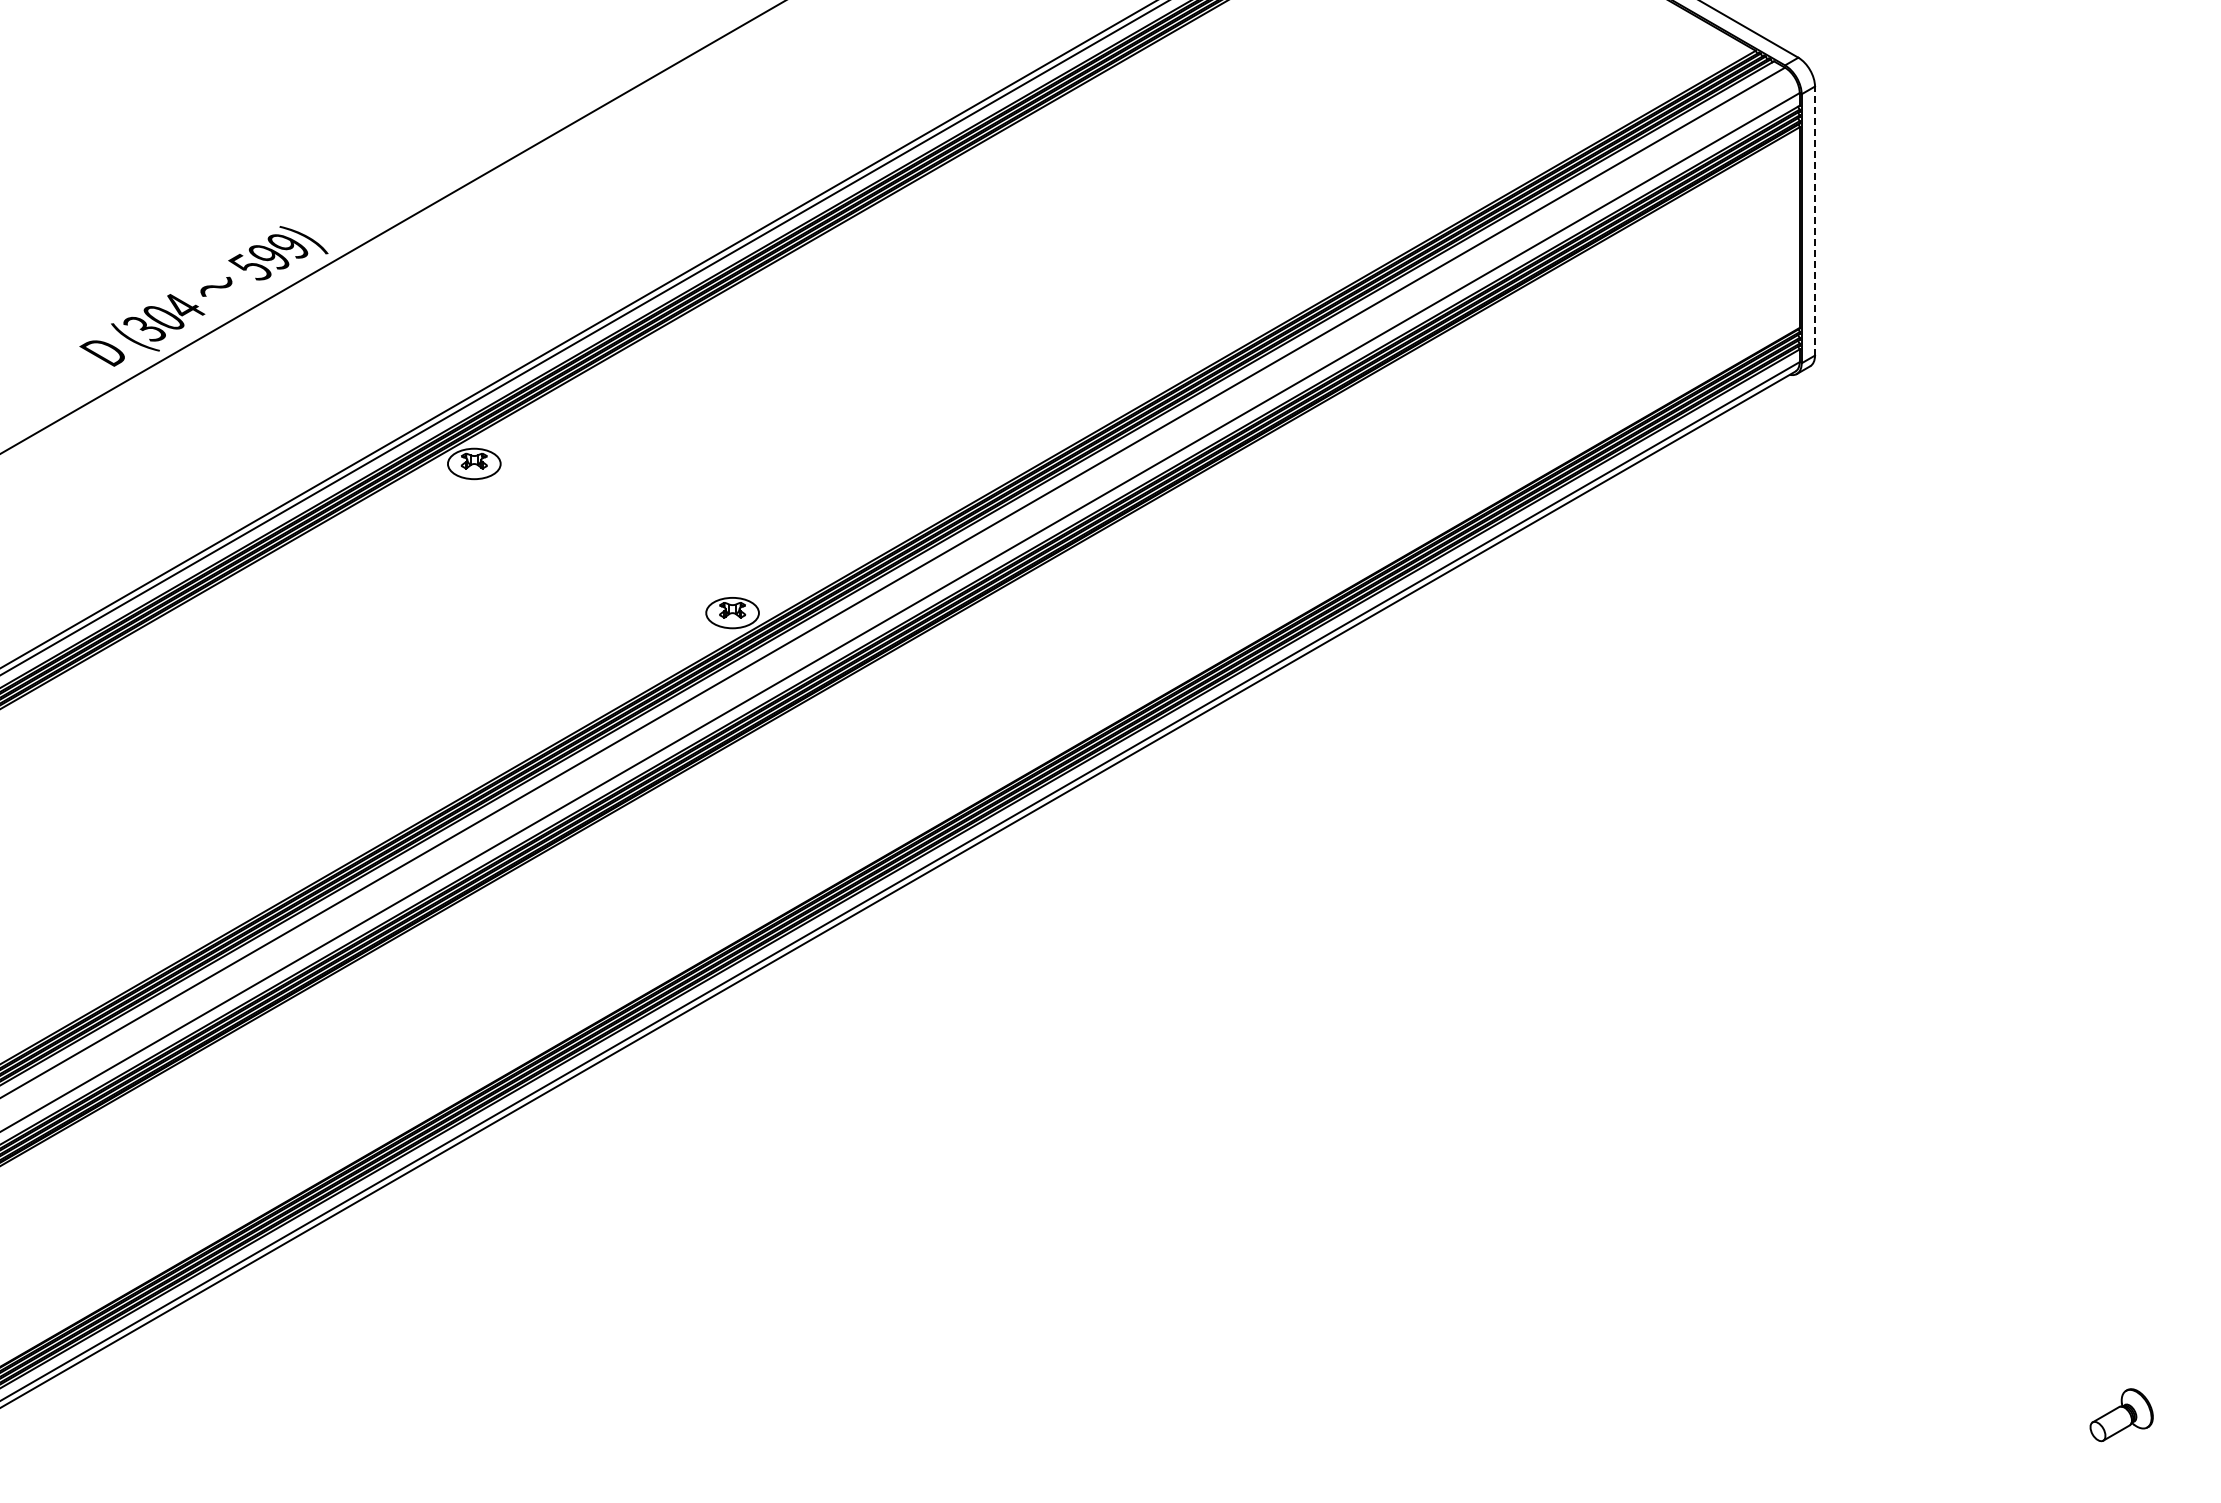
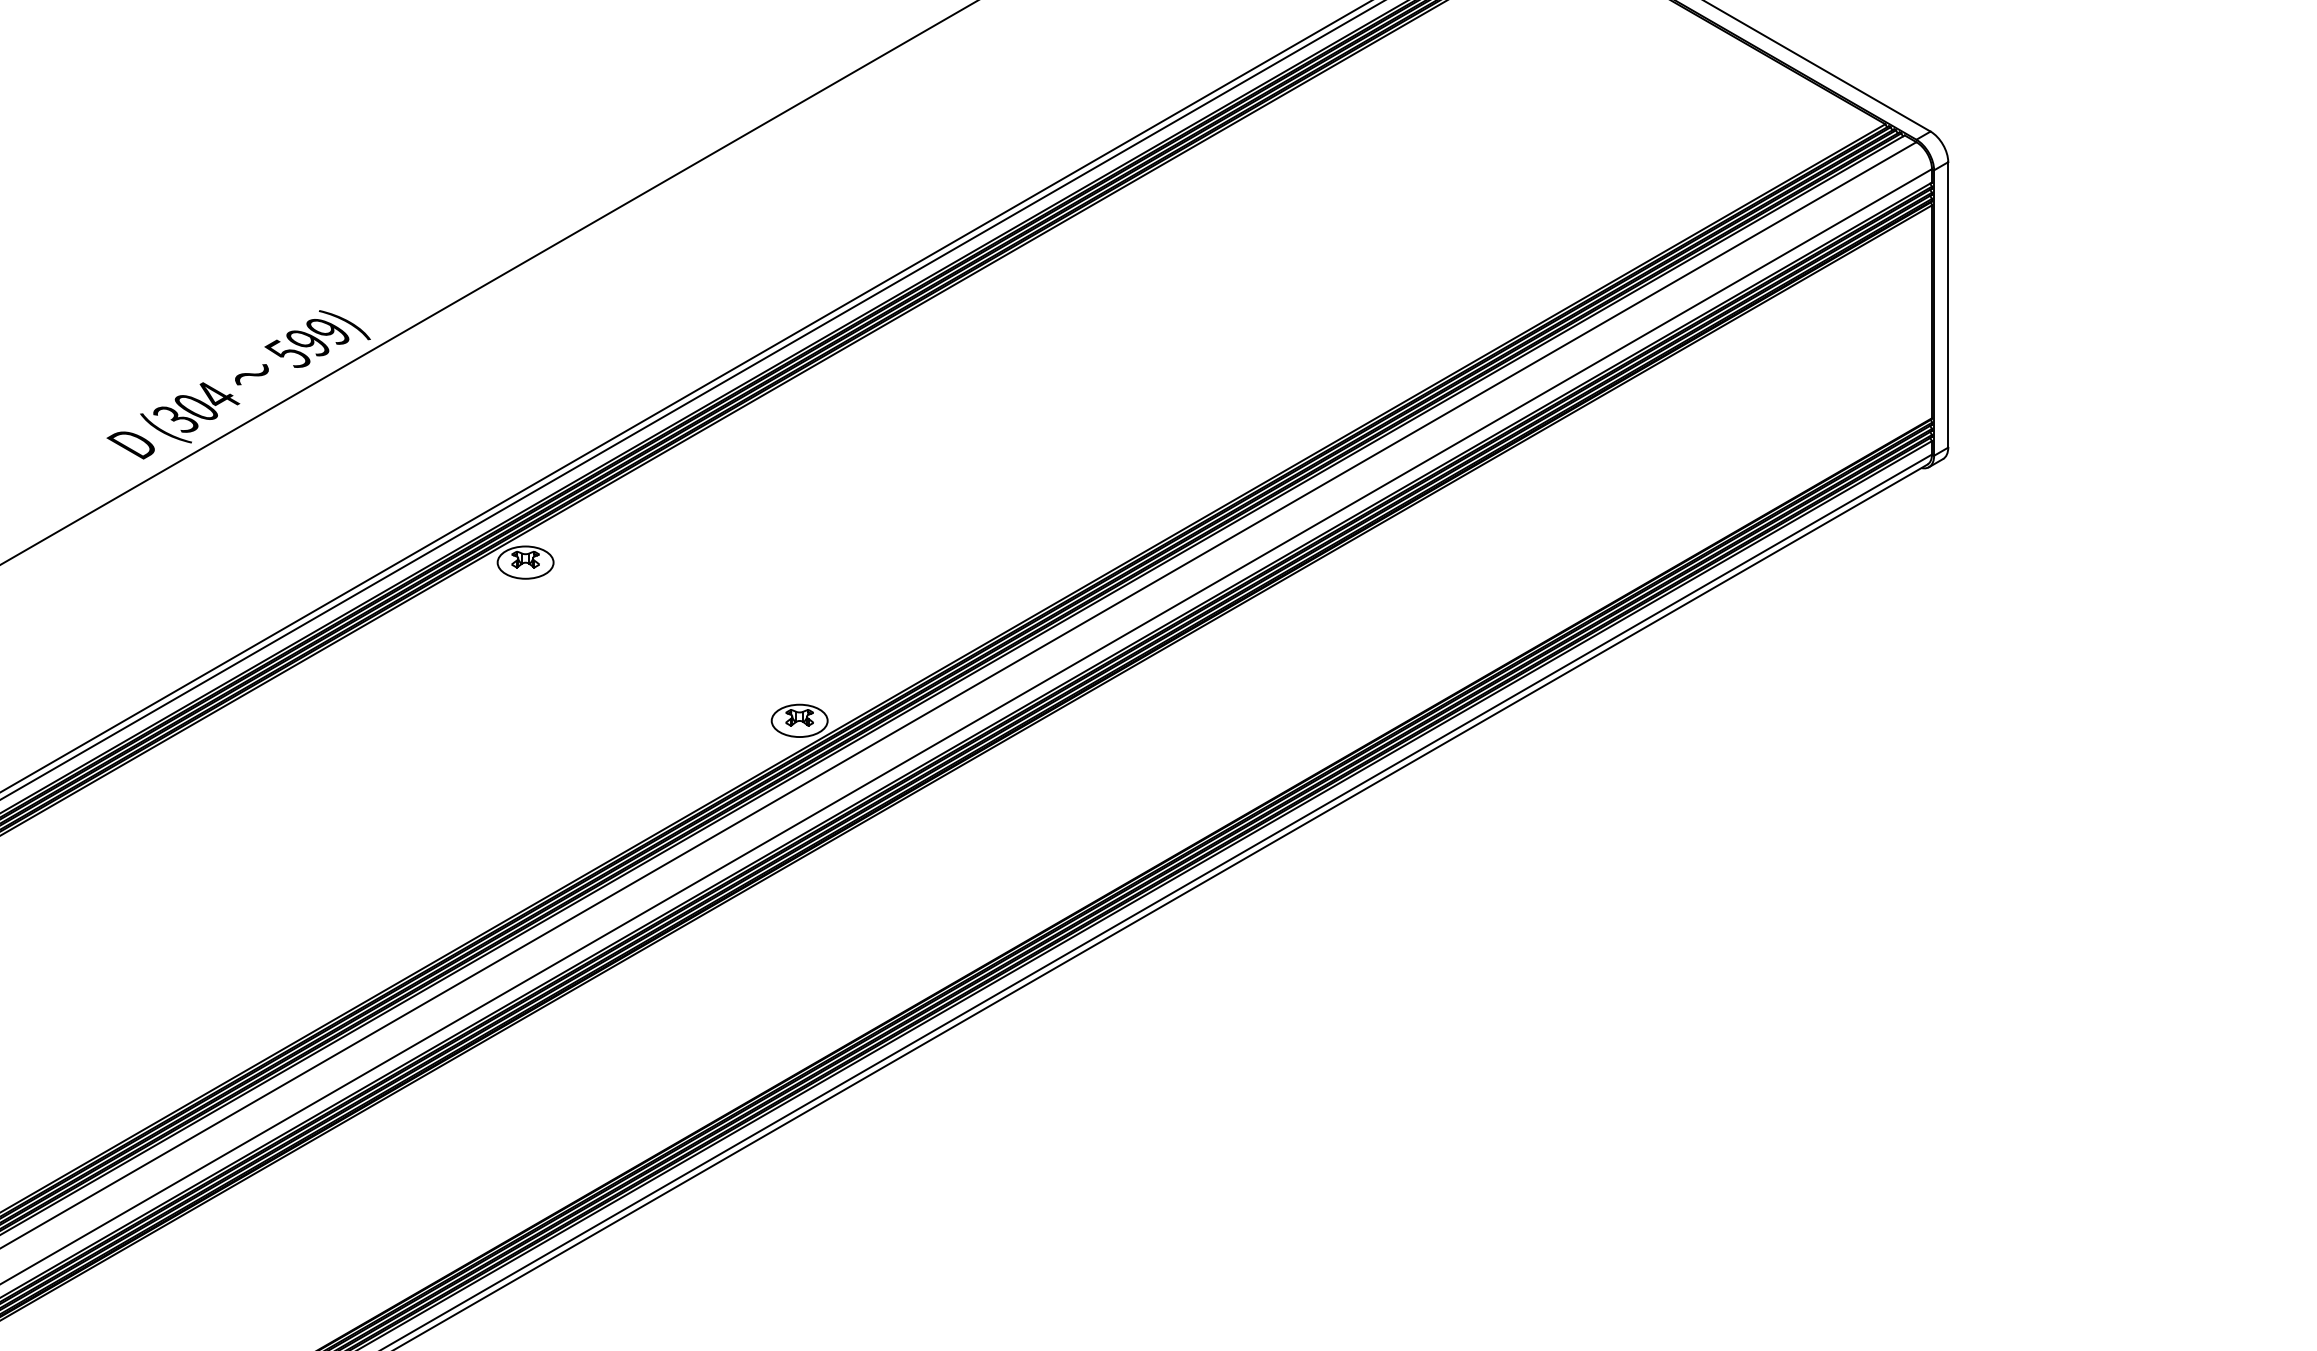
line: (1815, 221) -> (1948, 305), dashed -> solid

